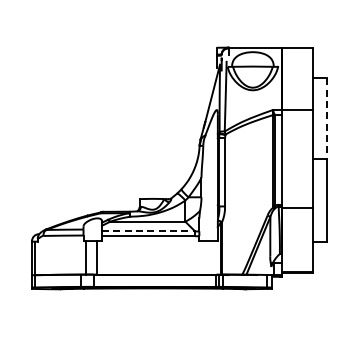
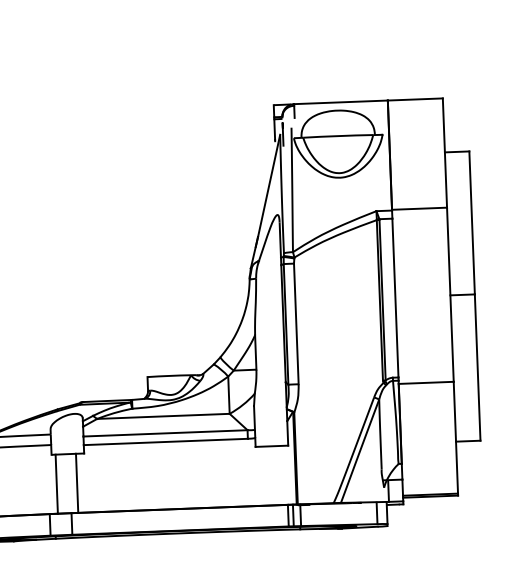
line: (326, 118) -> (471, 222), dashed -> solid
line: (148, 231) -> (165, 433), dashed -> solid

